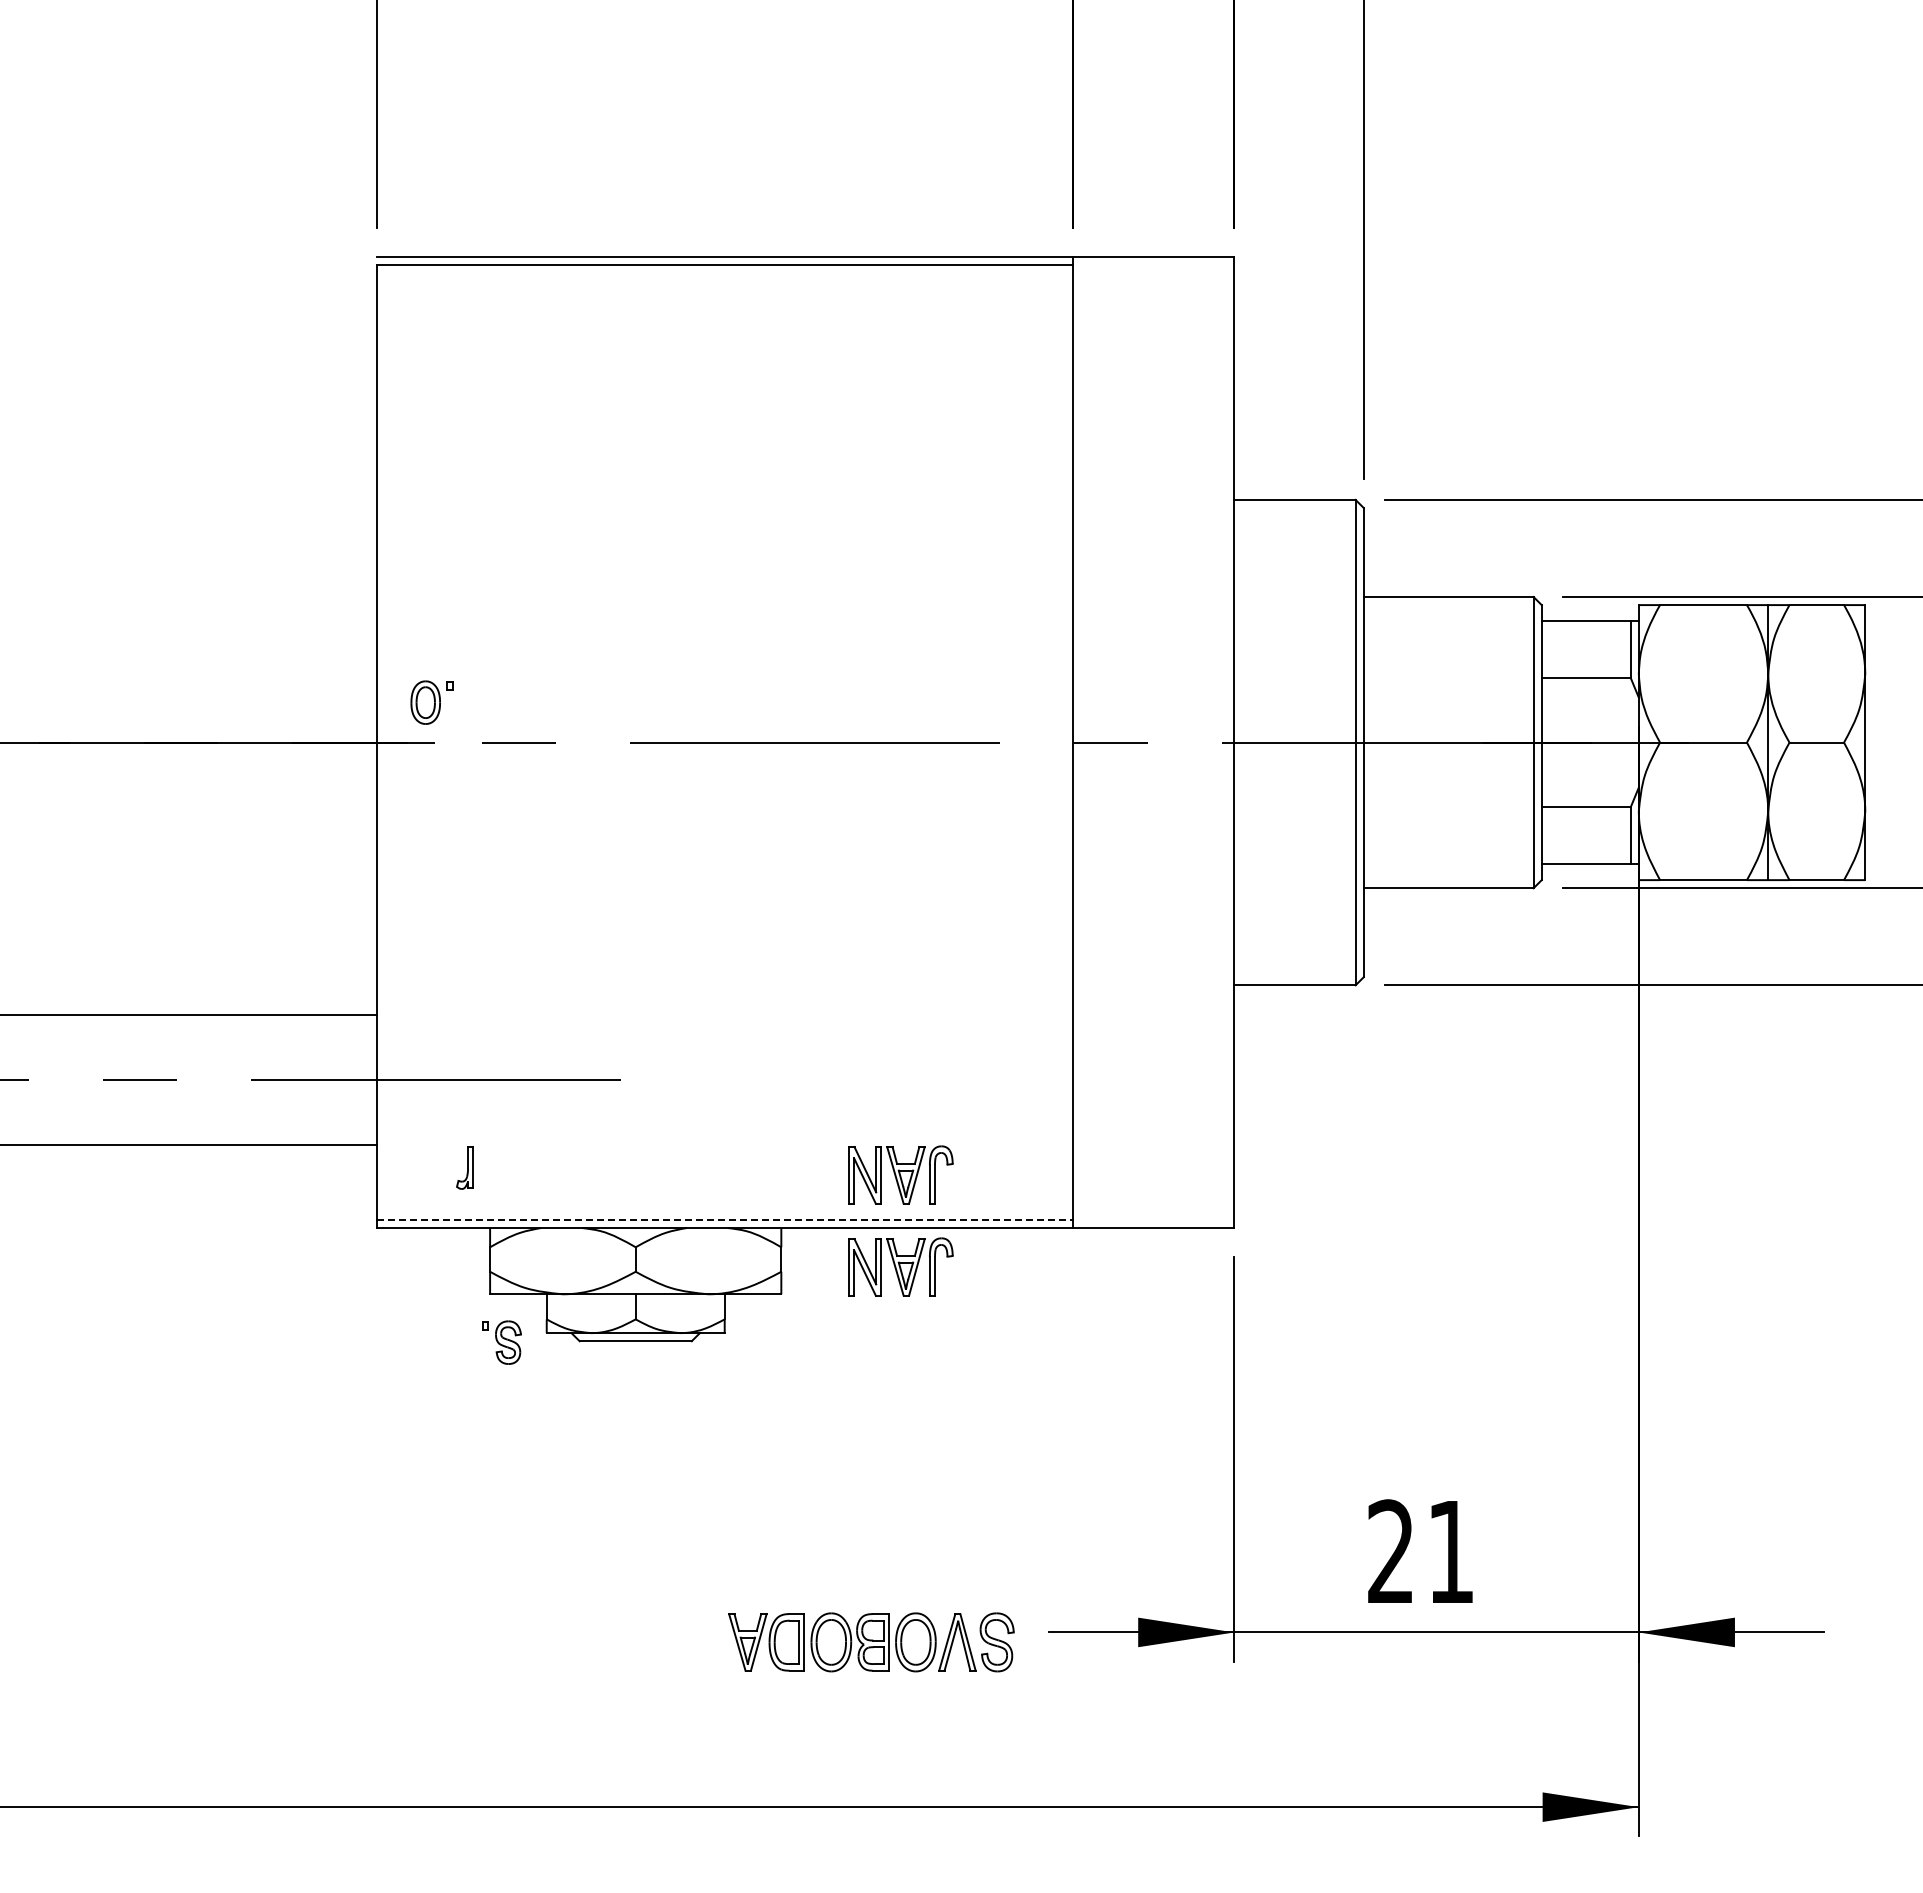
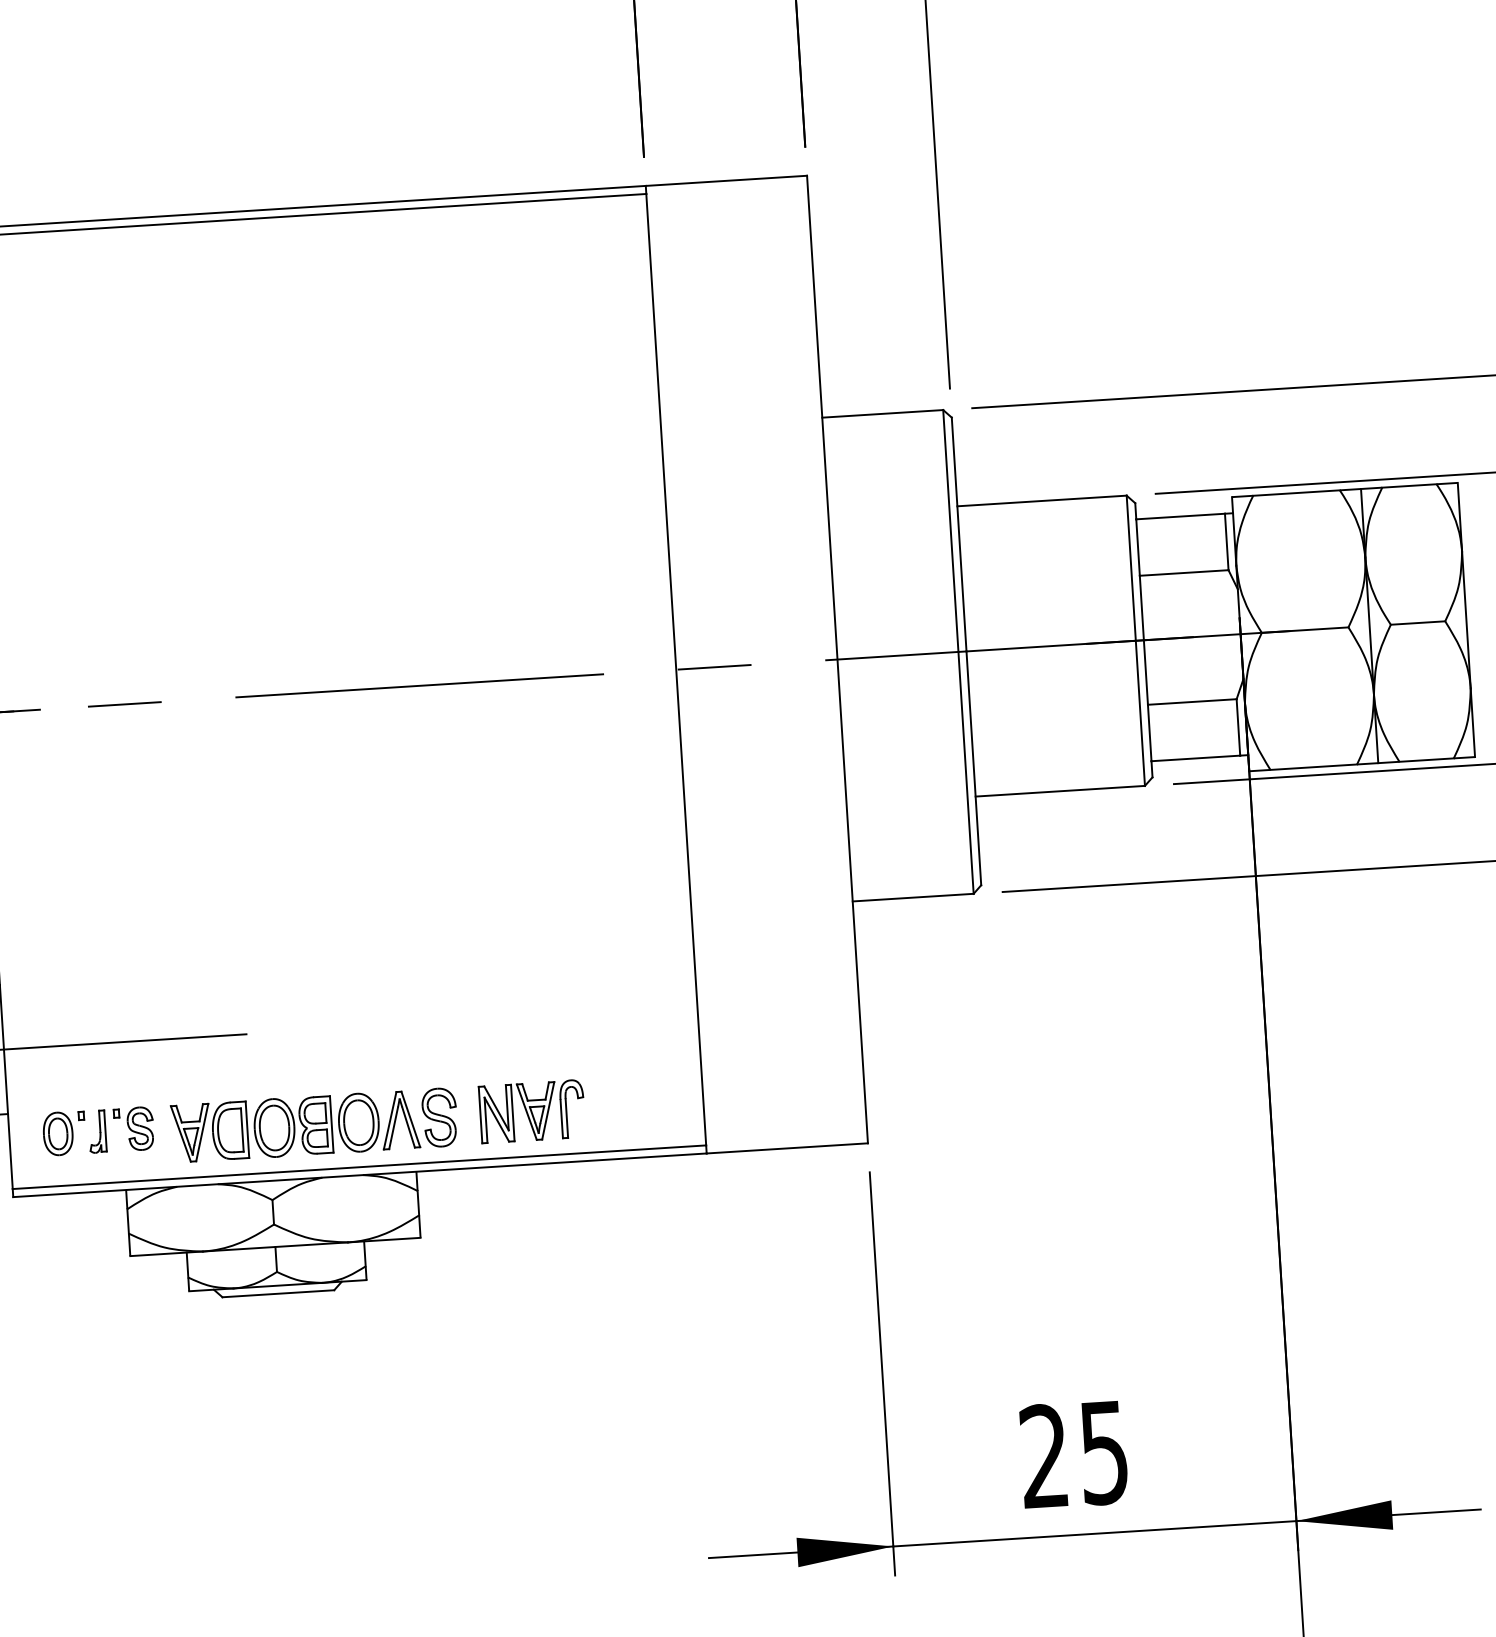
part: (431, 702) -> (63, 1133), moved
line: (724, 1219) -> (359, 1166), dashed -> solid
part: (900, 1266) -> (537, 1202), removed
part: (501, 1342) -> (133, 1129), moved
text: (1450, 1552) -> (1103, 1453), 21 -> 25
part: (871, 1642) -> (314, 1125), moved

